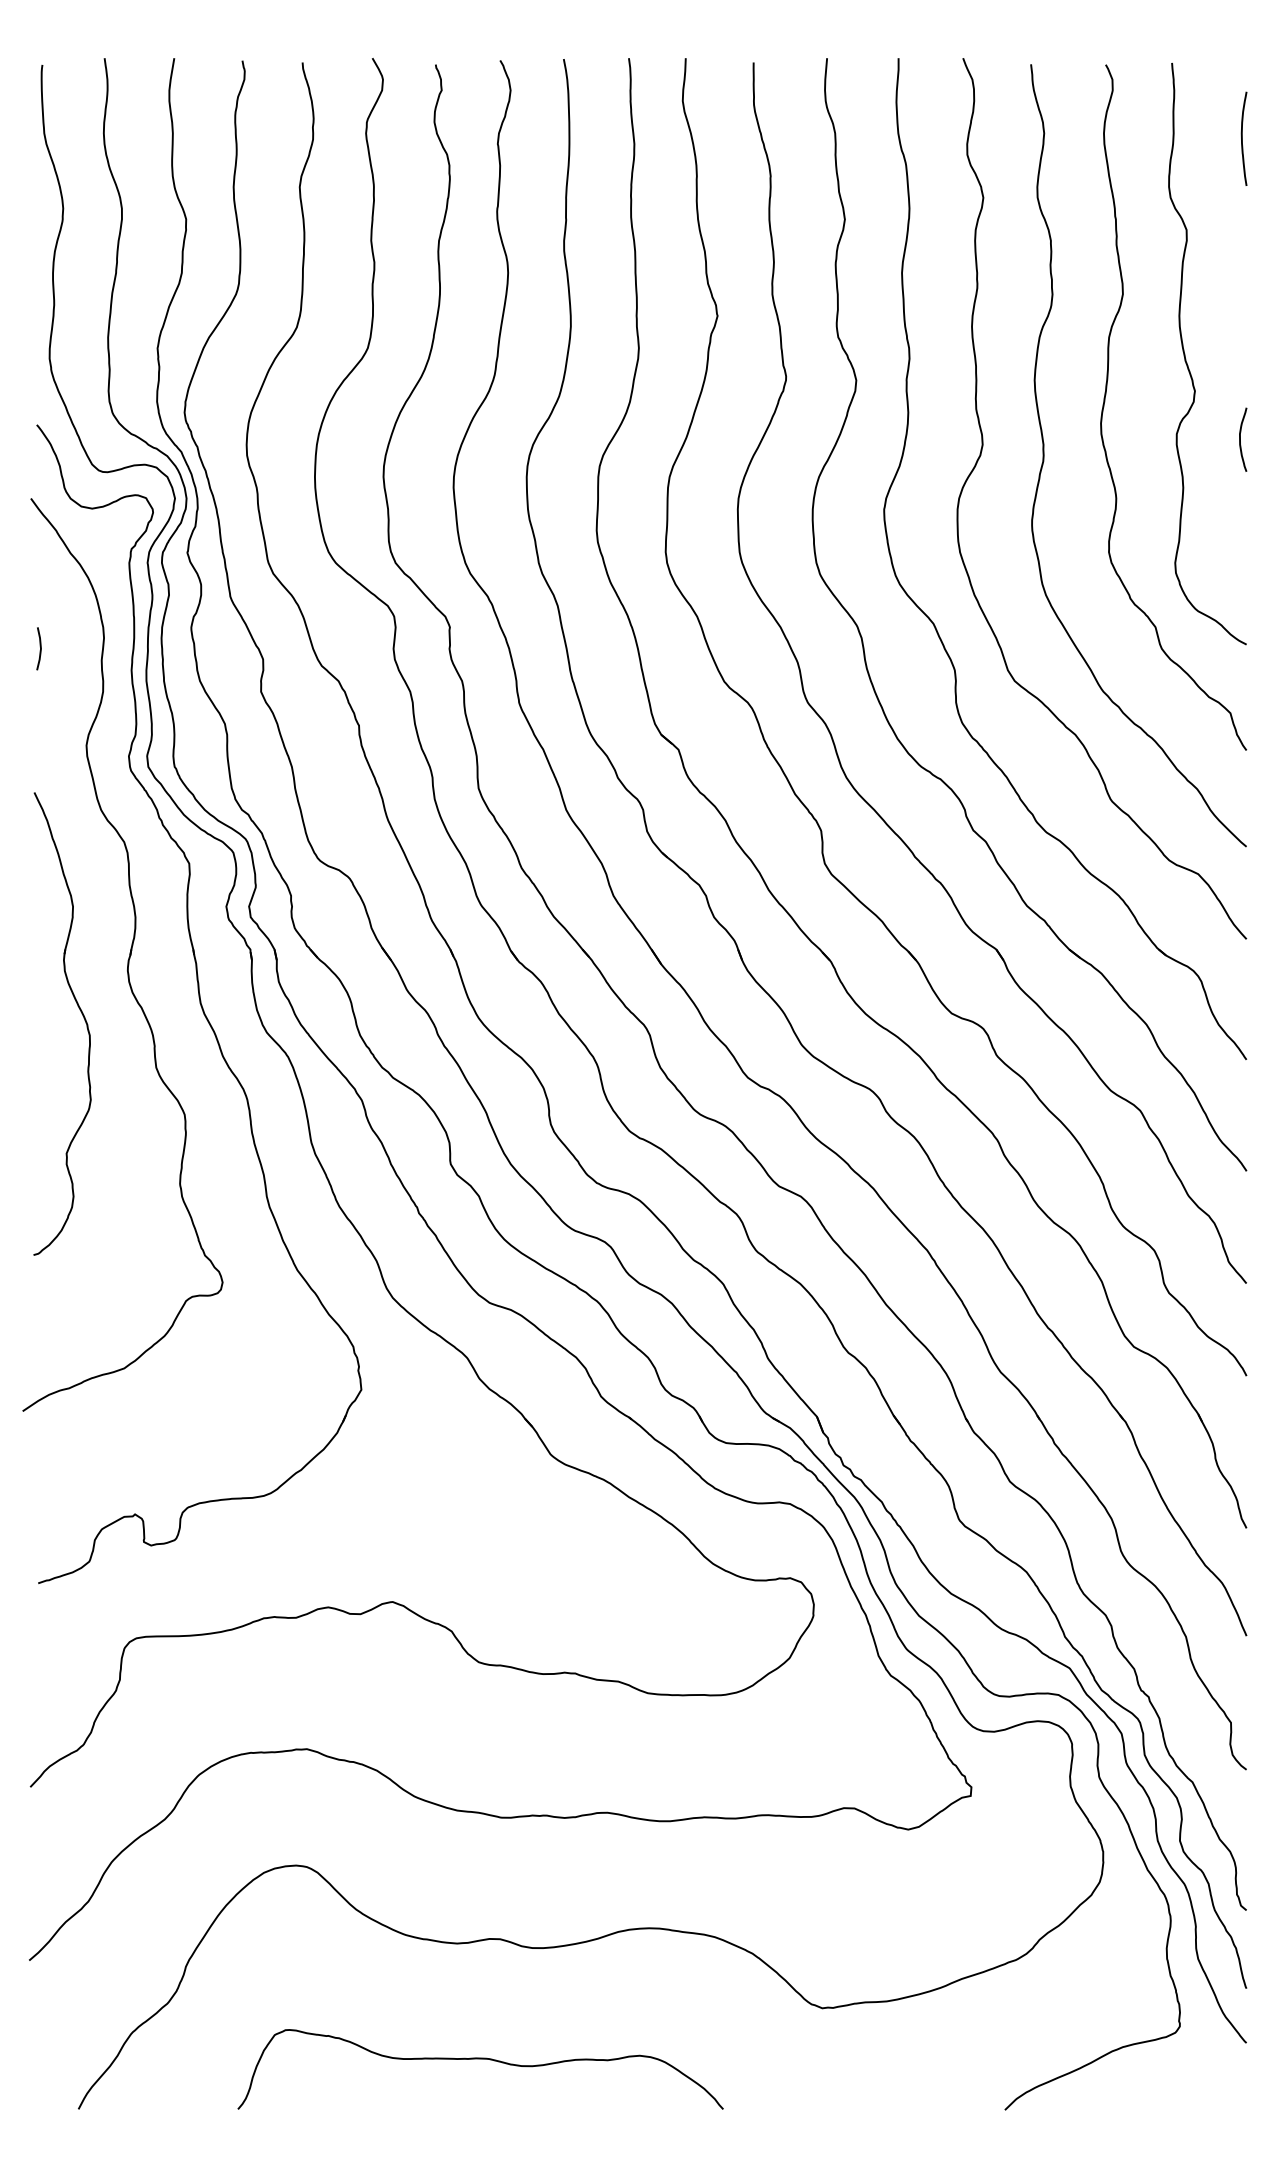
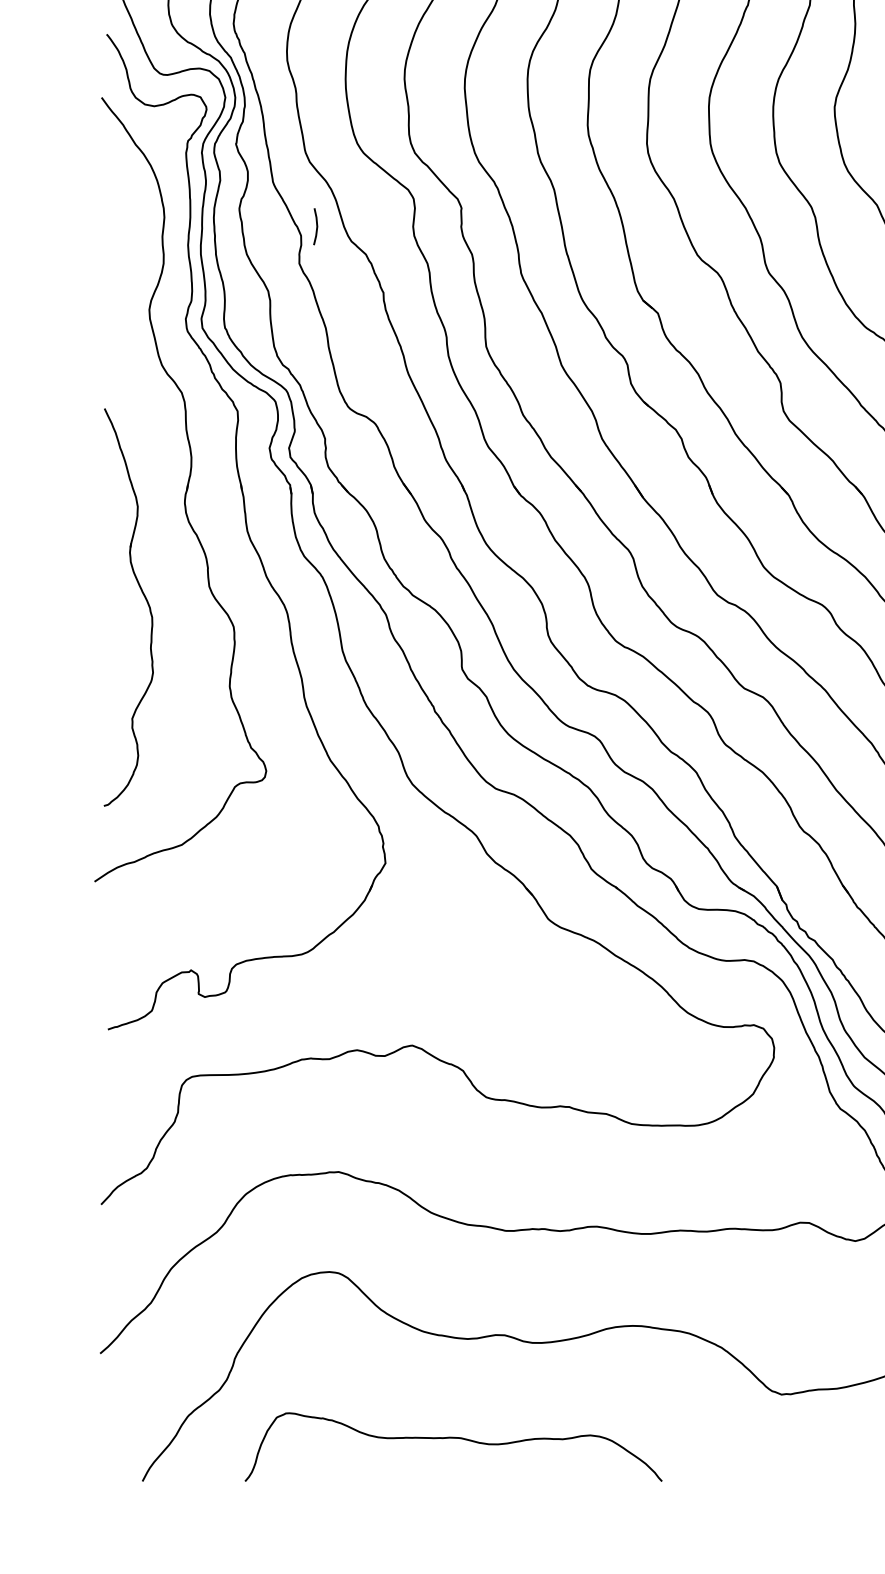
line: (40, 648) -> (316, 226), moved
part: (82, 1016) -> (145, 601), moved
curve: (480, 2059) -> (453, 1438), moved

